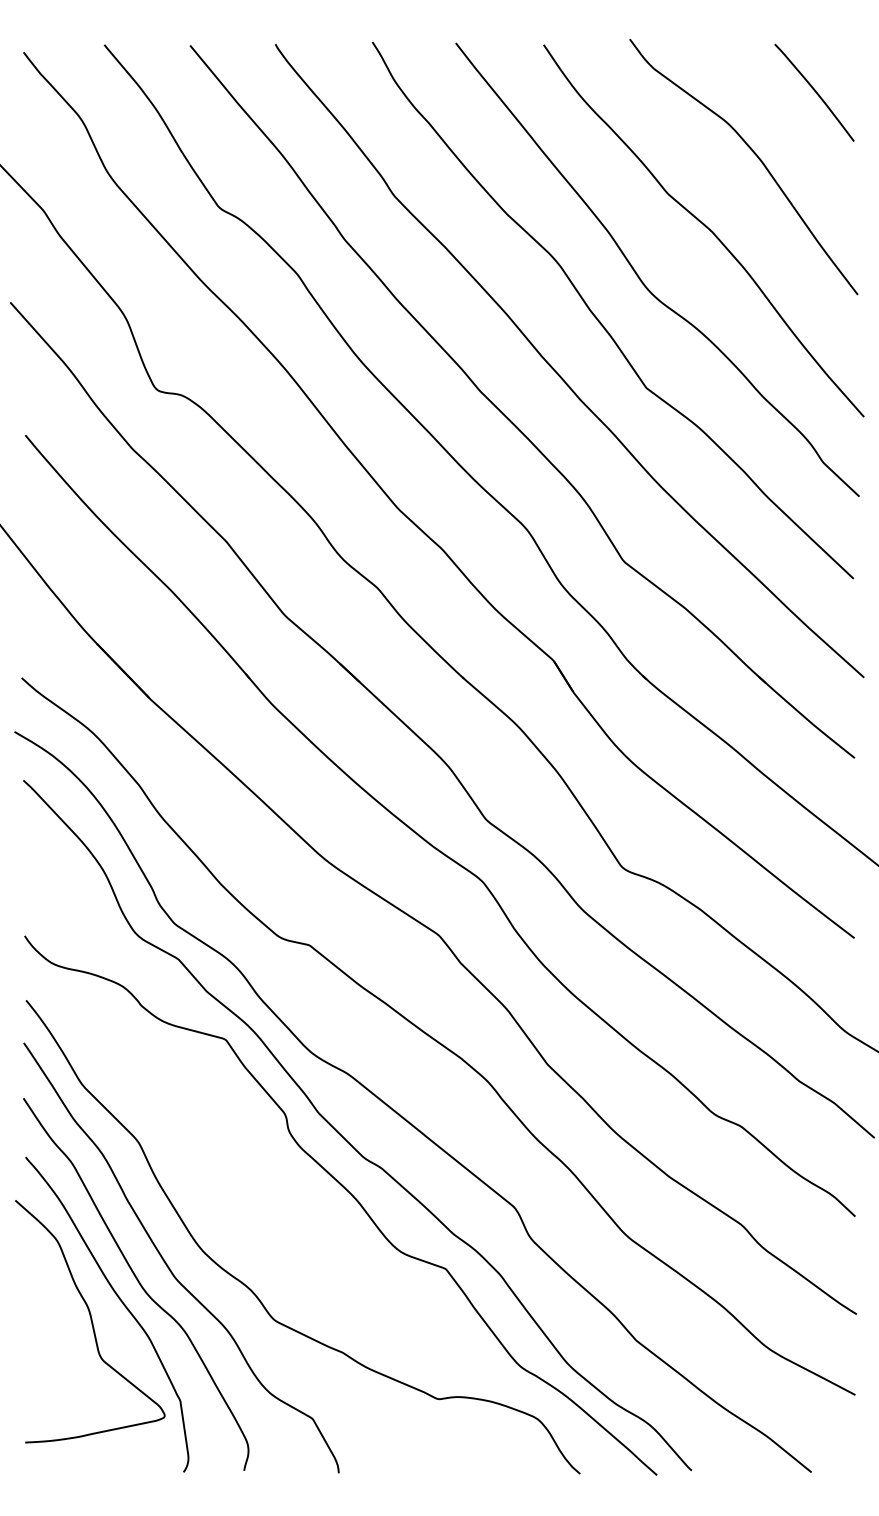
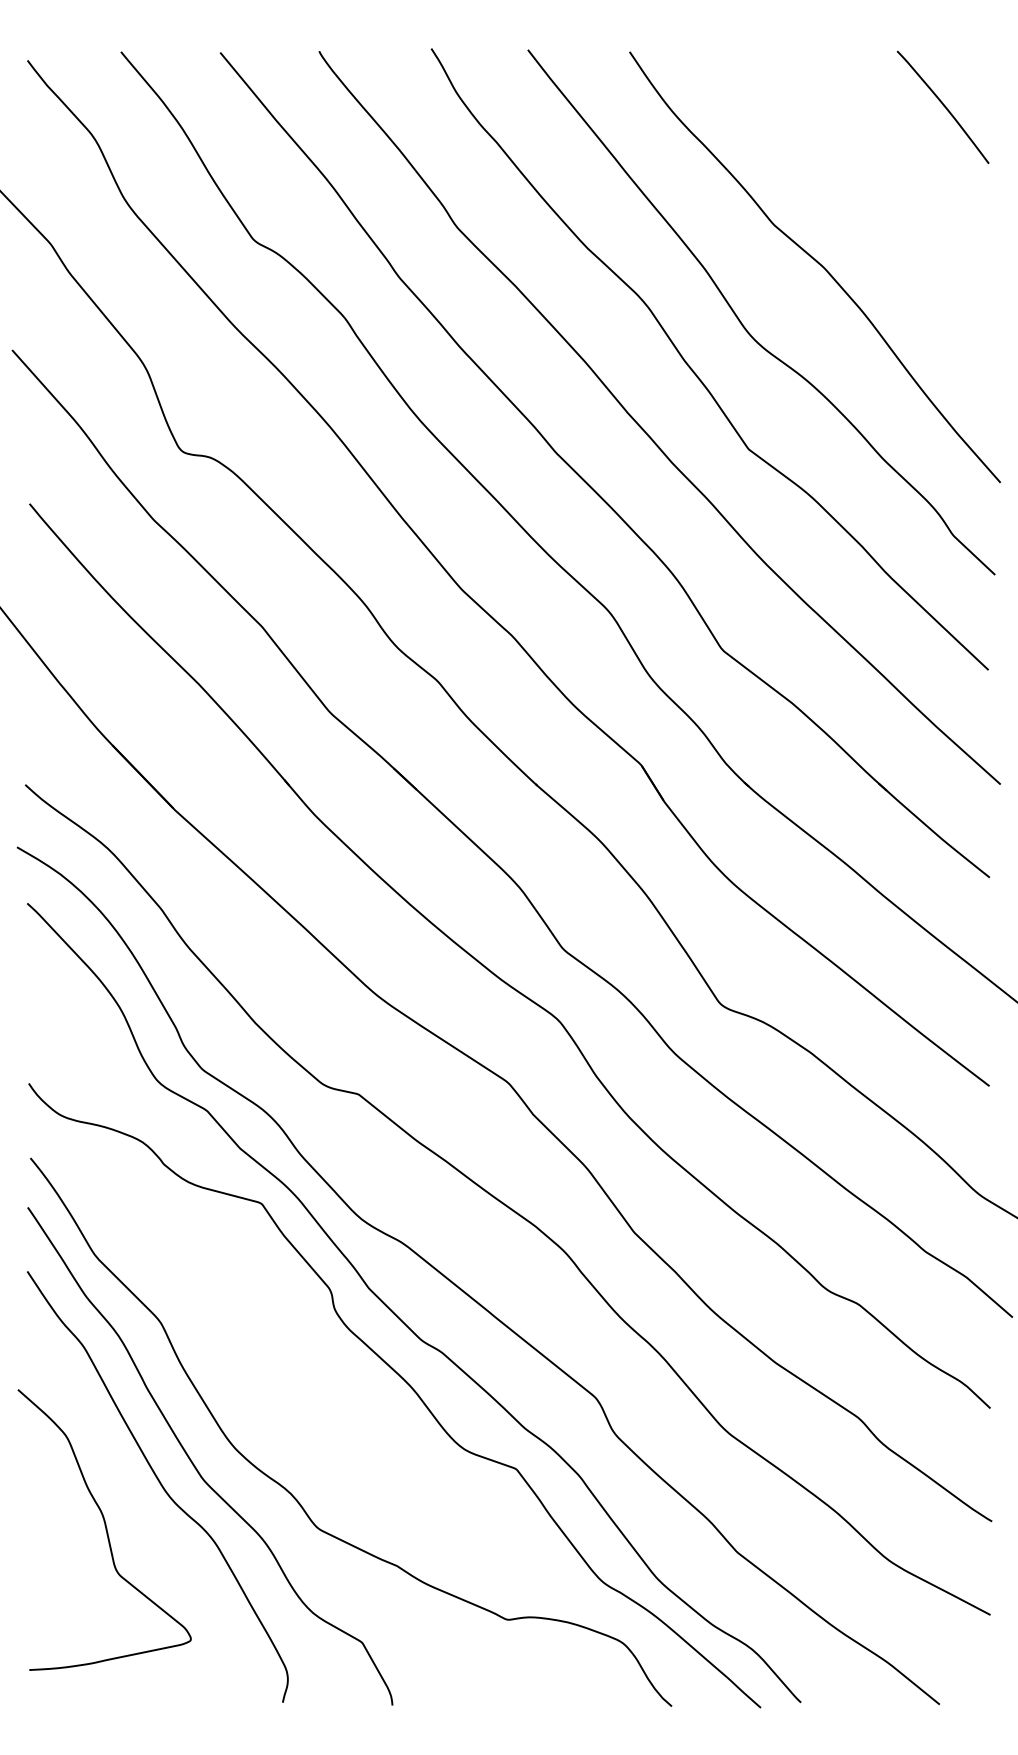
curve: (754, 154) -> (873, 178), removed
curve: (123, 1305) -> (143, 1511), removed

